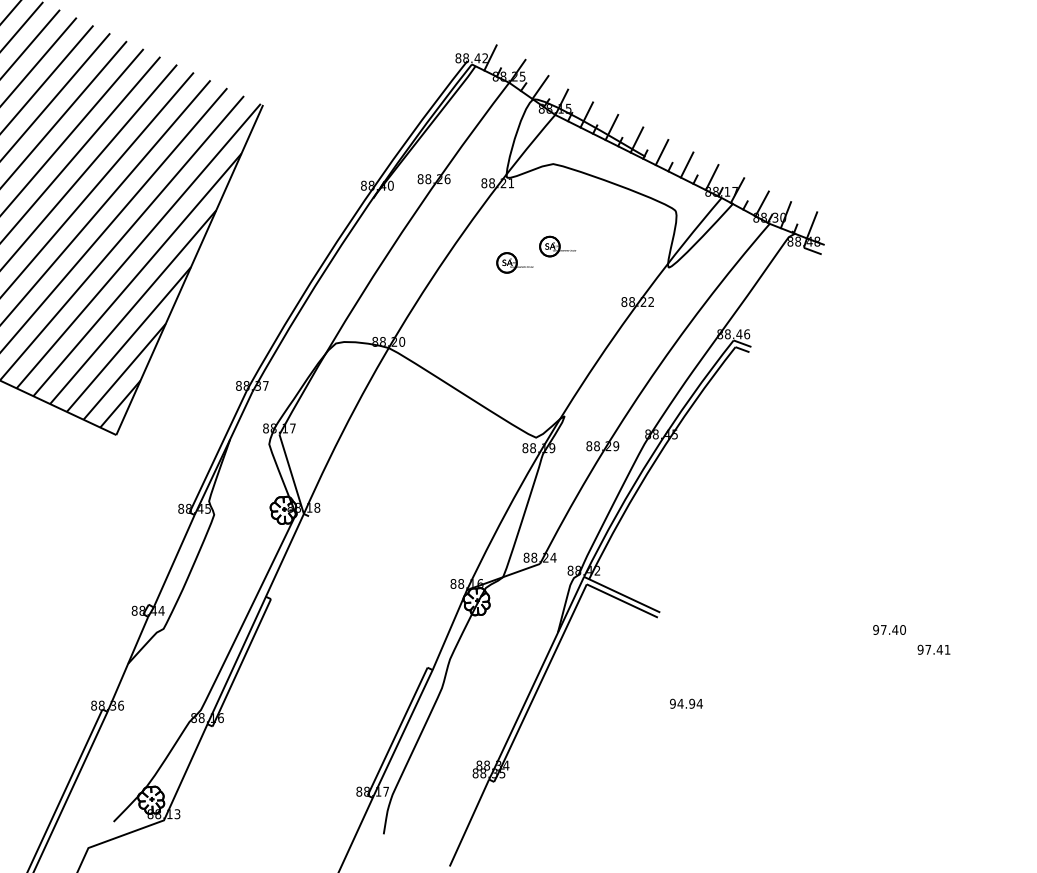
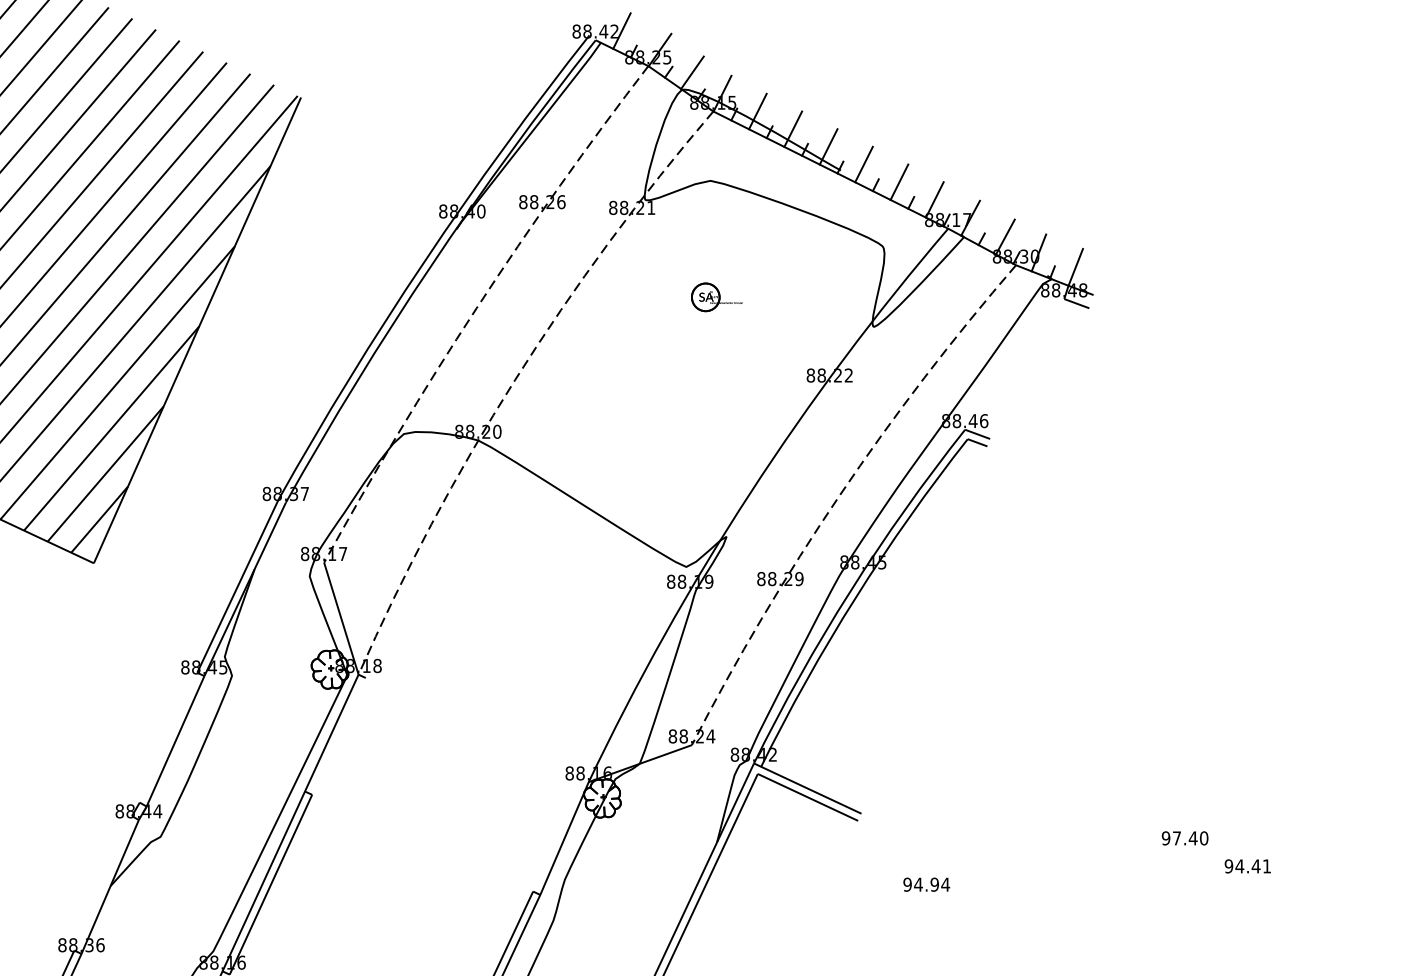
arc: (387, 254) -> (476, 308), solid -> dashed
part: (514, 262) -> (655, 319), removed
arc: (414, 305) -> (514, 380), solid -> dashed
arc: (644, 387) -> (839, 496), solid -> dashed
text: (928, 649) -> (1240, 865), 97.41 -> 94.41
text: (686, 703) -> (926, 884), moved

